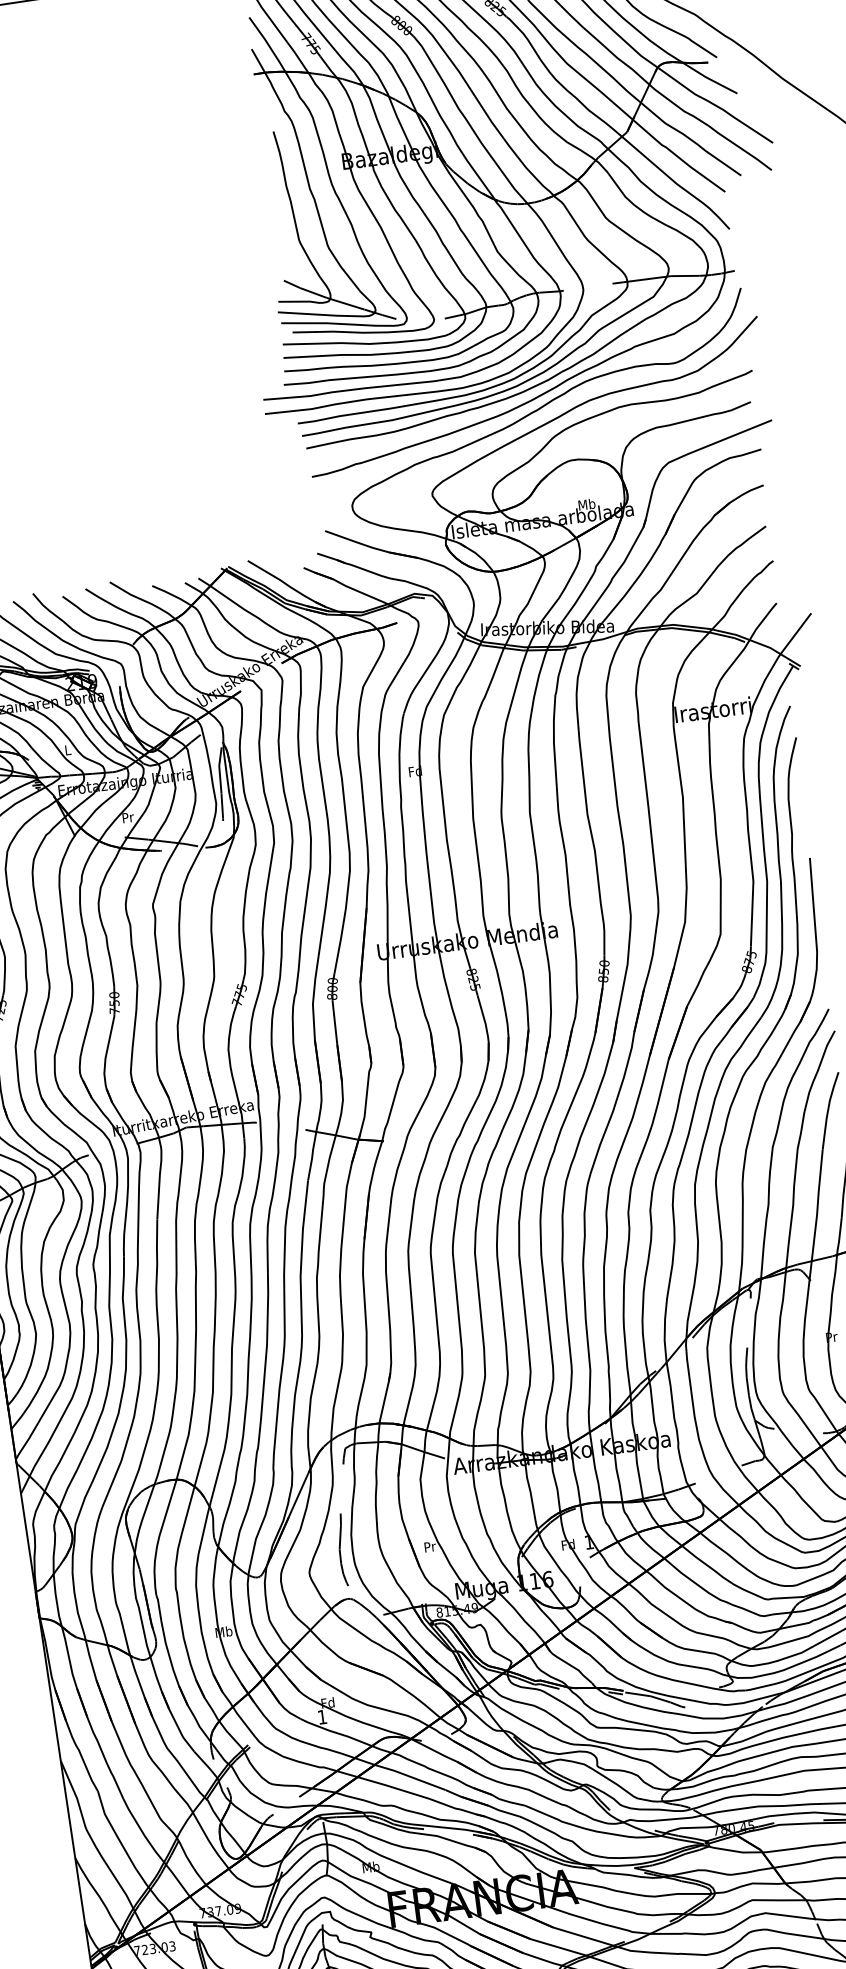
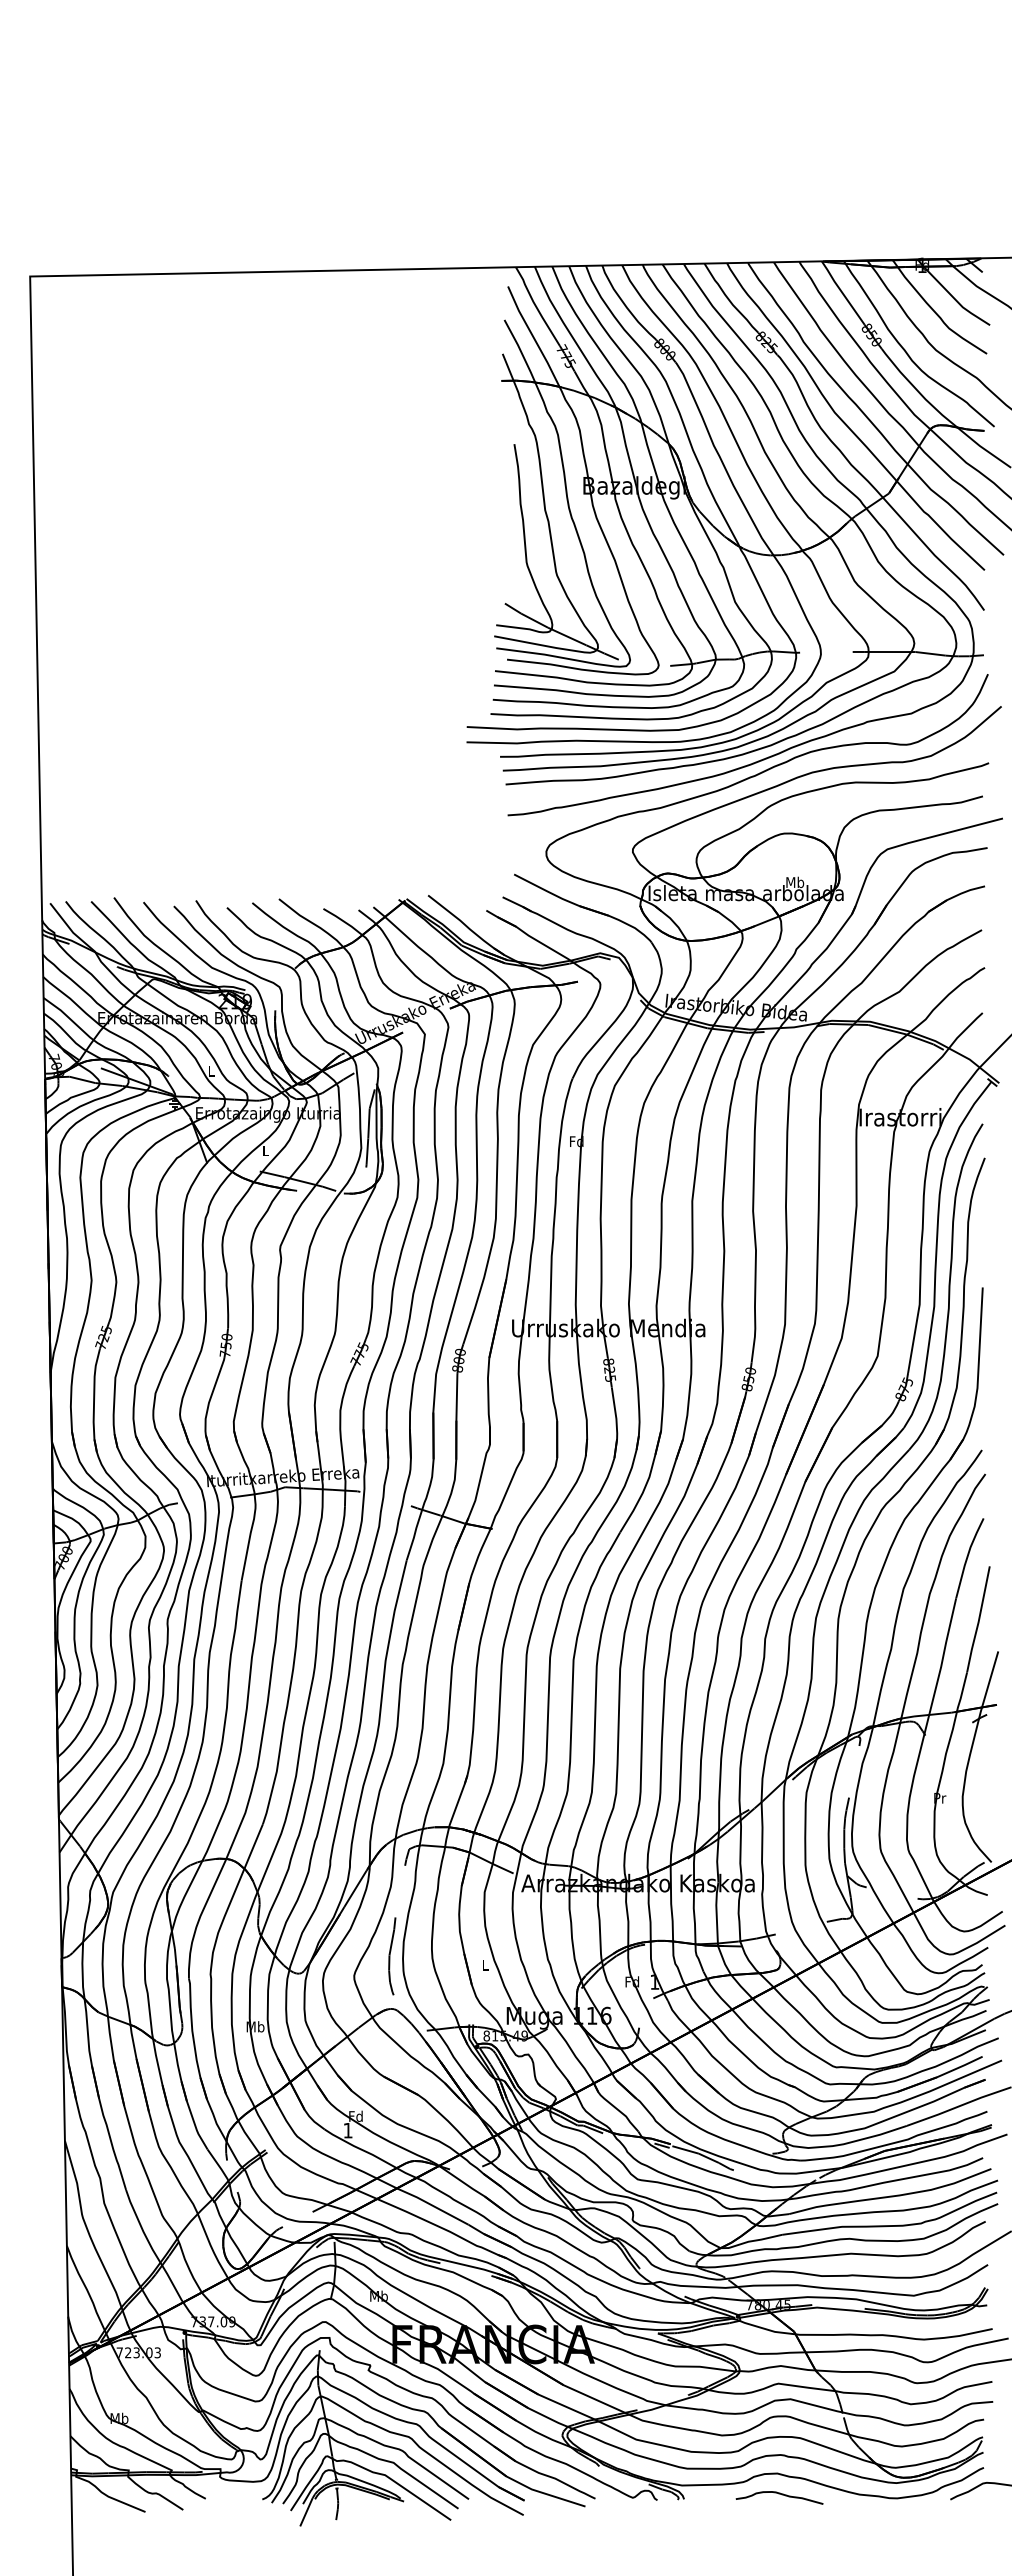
text: (128, 817) -> (266, 1150), Pr -> L
text: (429, 1546) -> (485, 1964), Pr -> L

